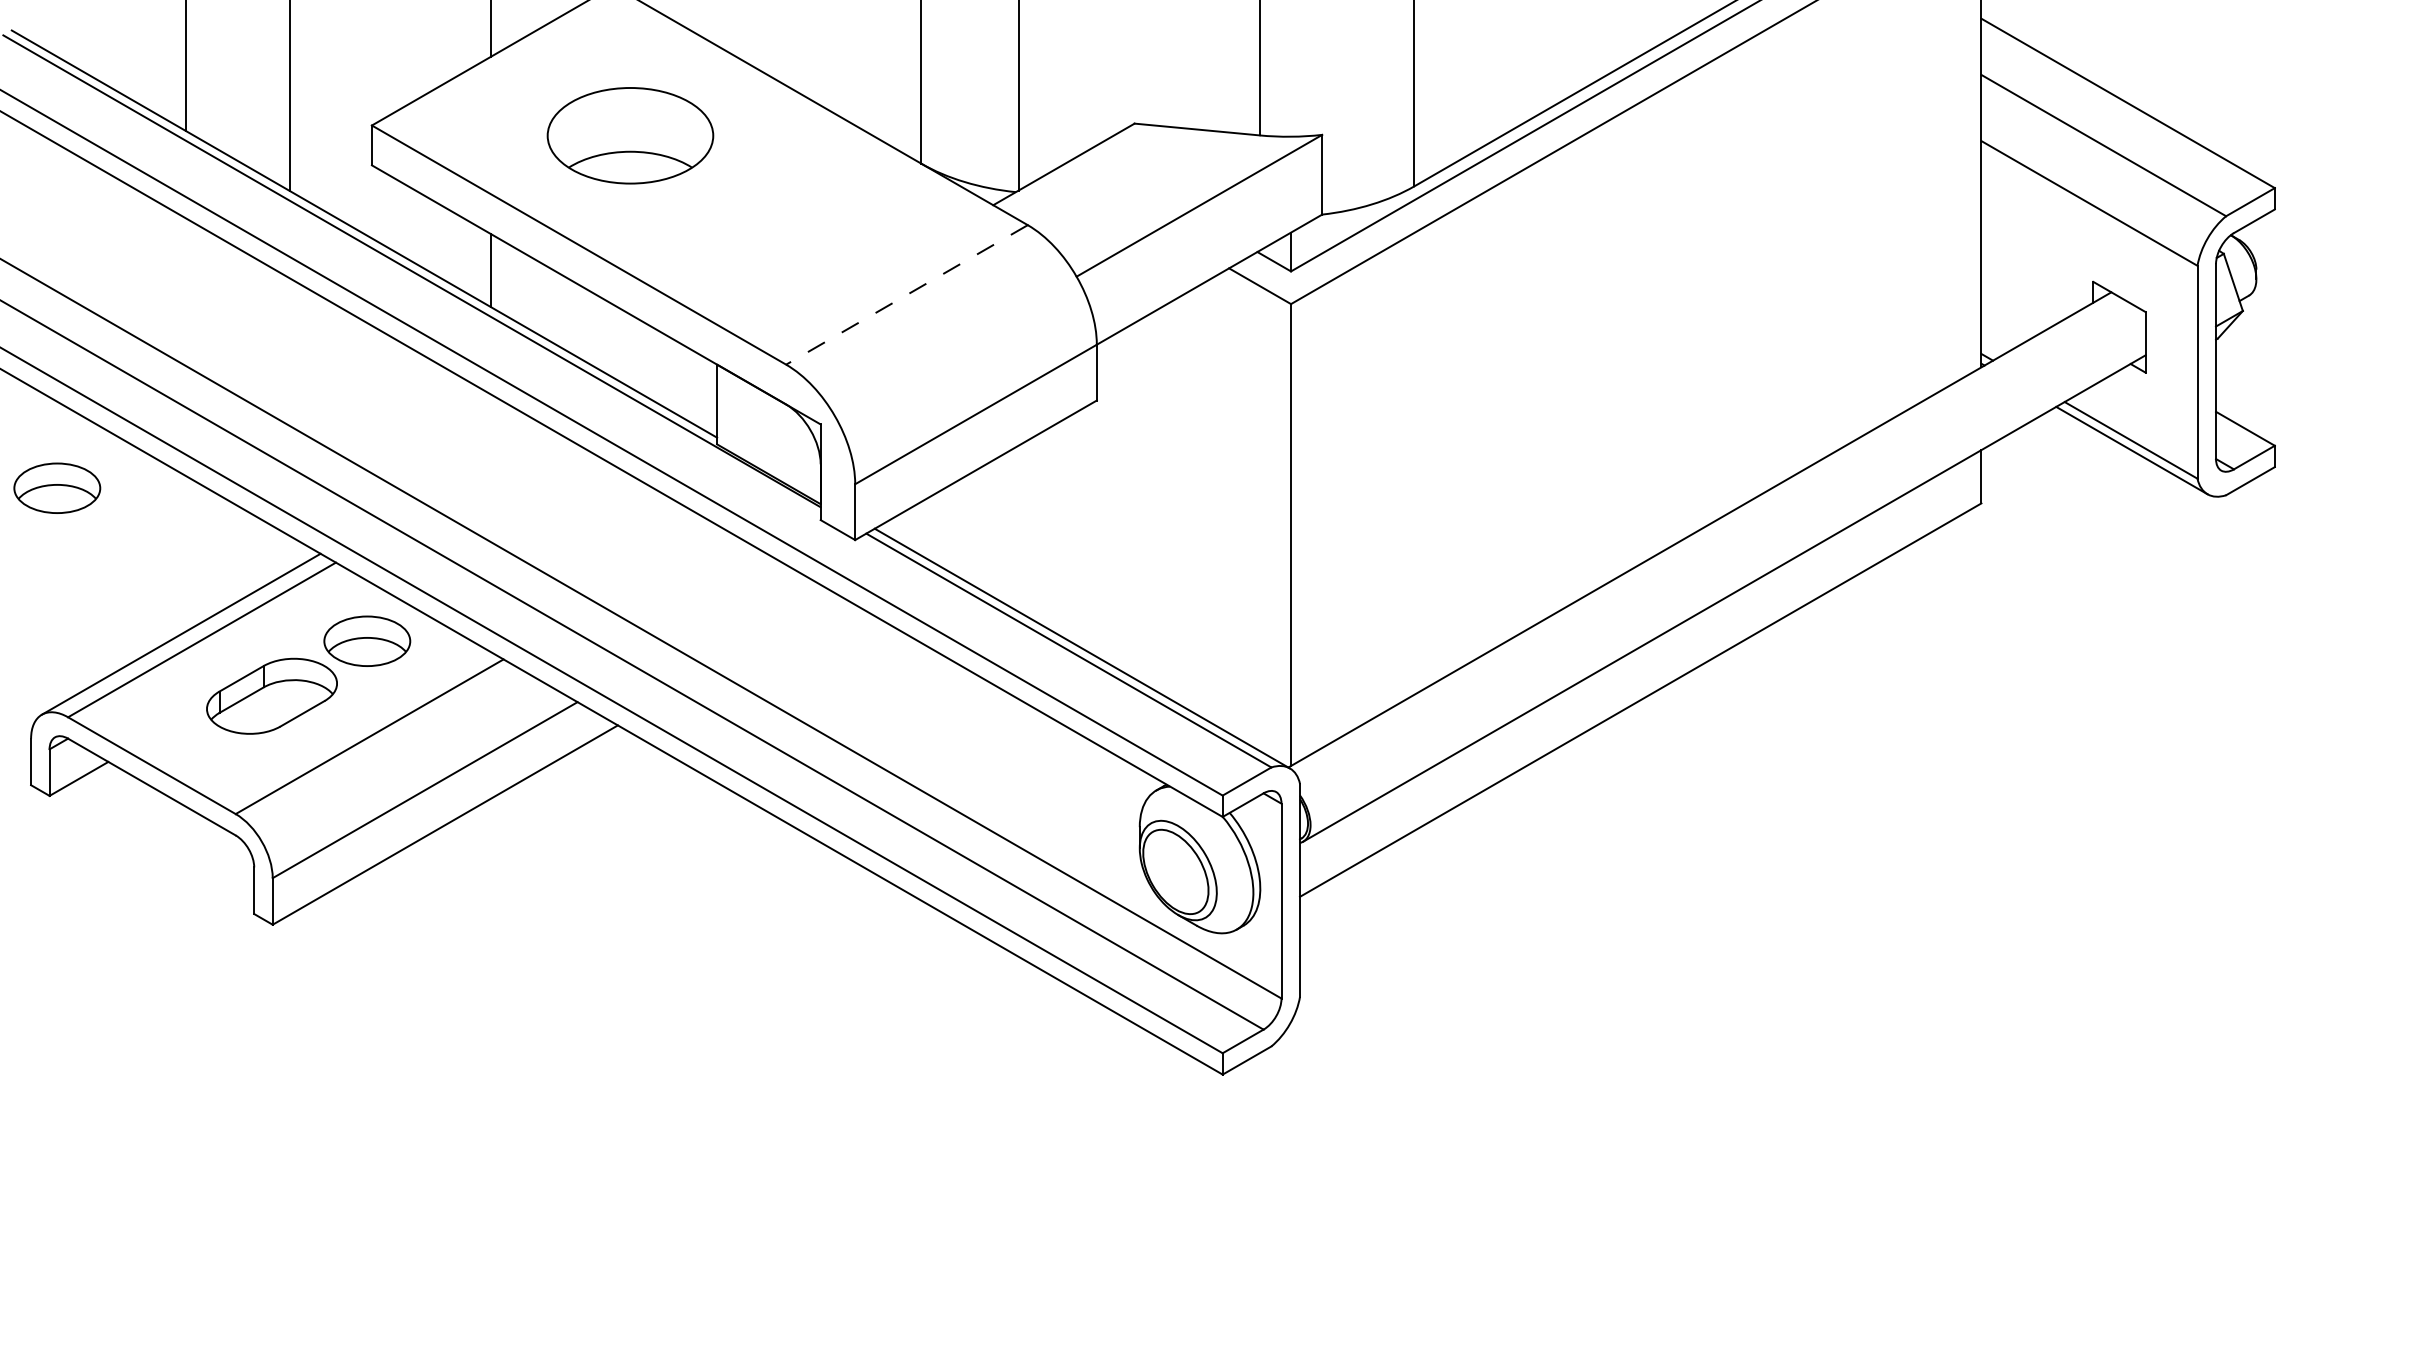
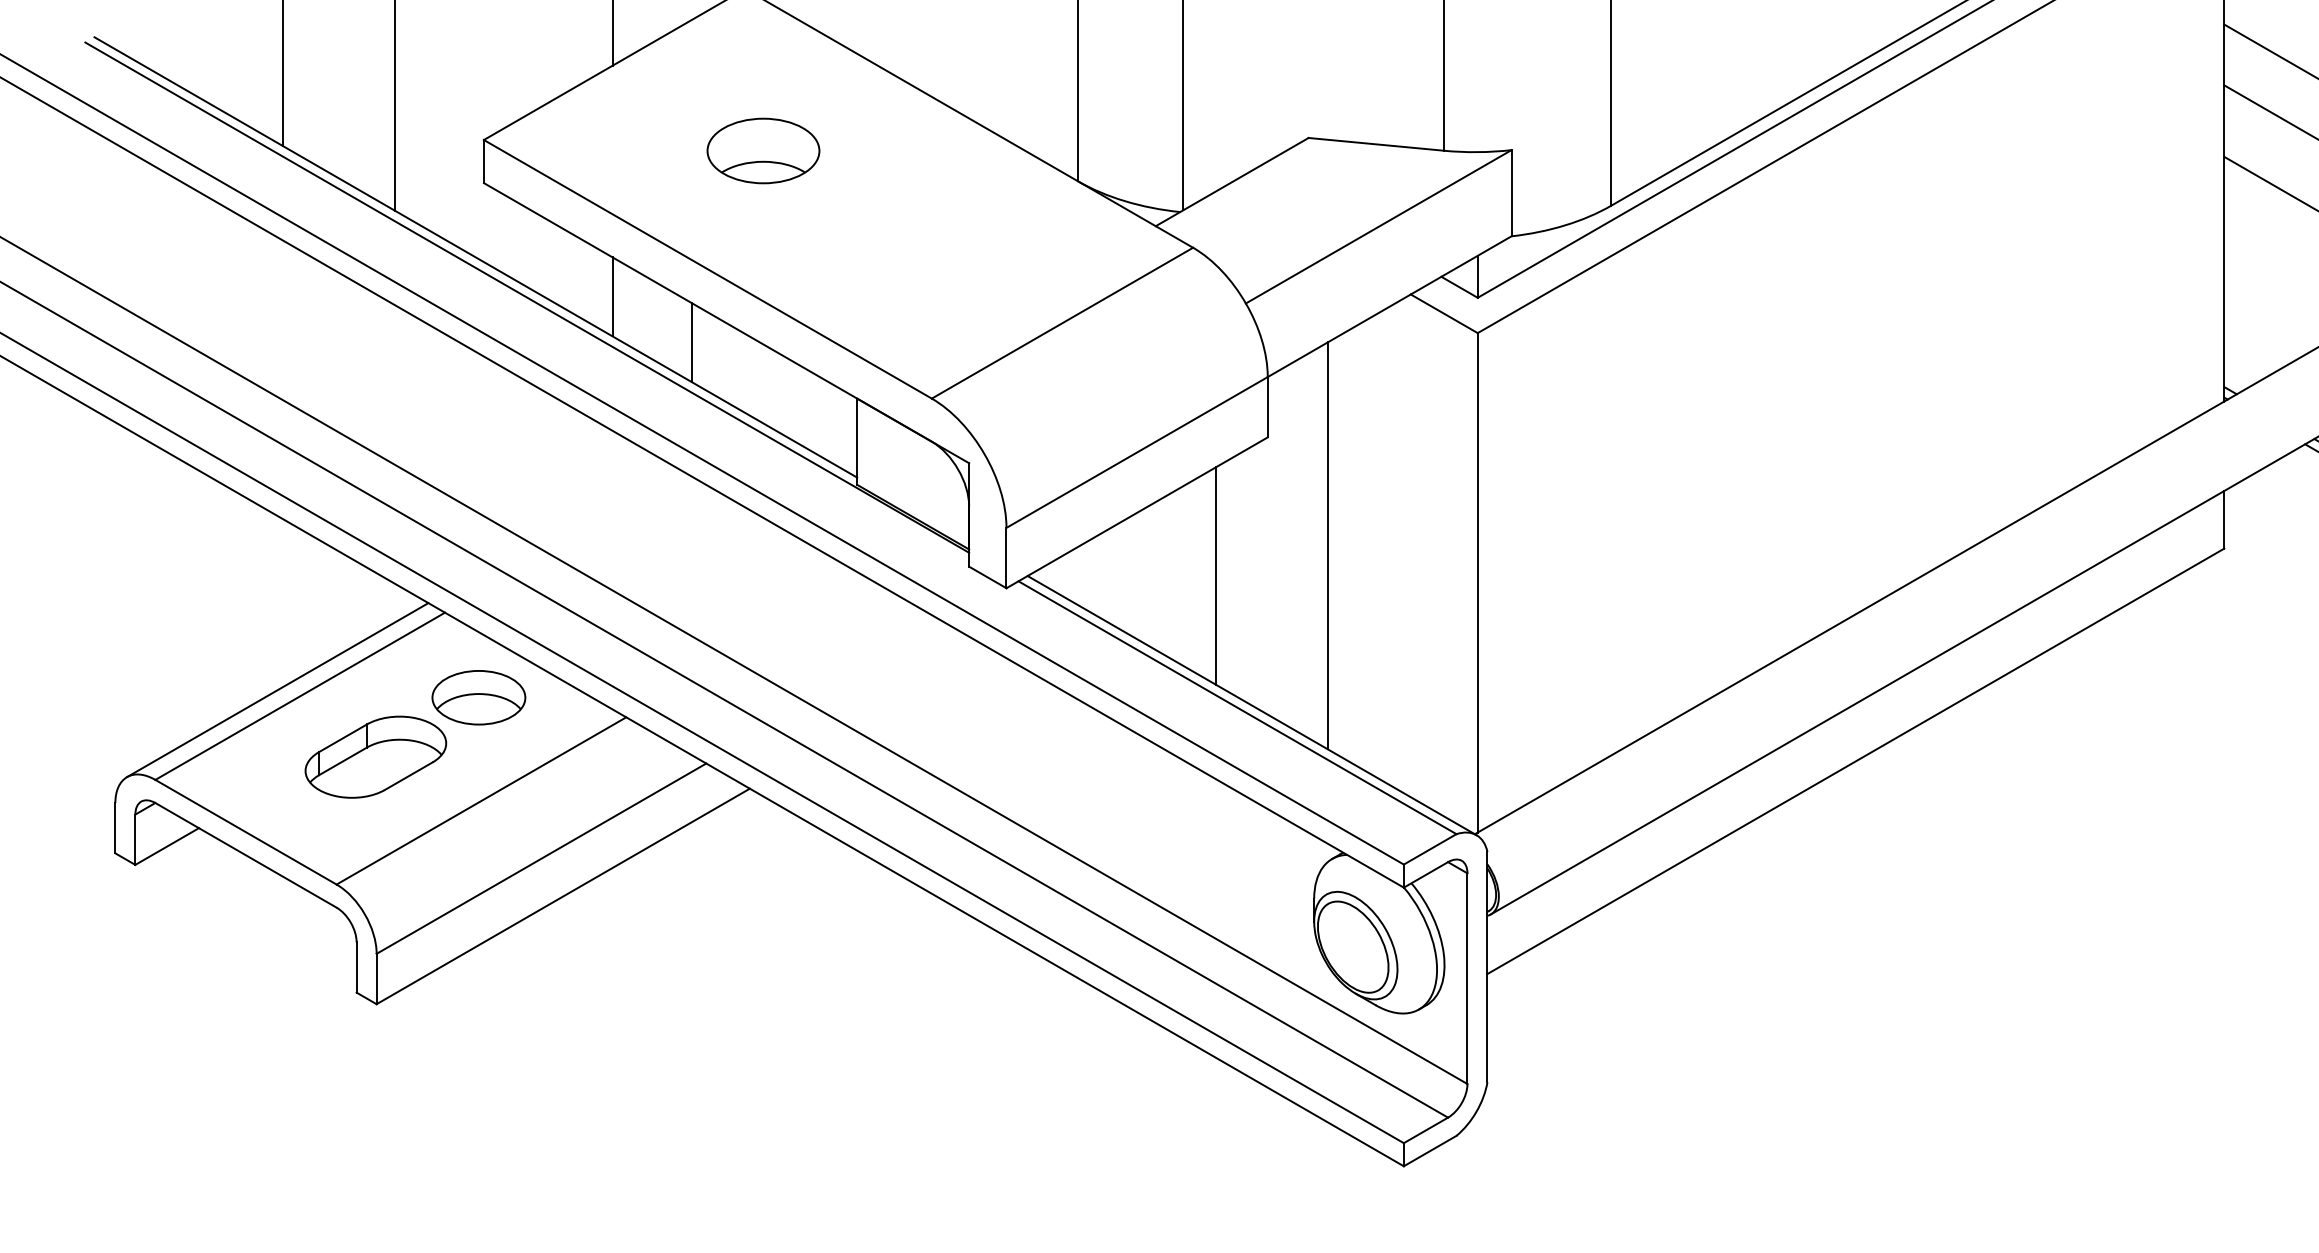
part: (630, 135) -> (763, 150), size x0.62
line: (906, 294) -> (1061, 322), dashed -> solid
line: (564, 312) -> (692, 342), added
part: (57, 487) -> (143, 531), removed
line: (1152, 500) -> (1327, 545), added
line: (1049, 528) -> (1216, 575), added

